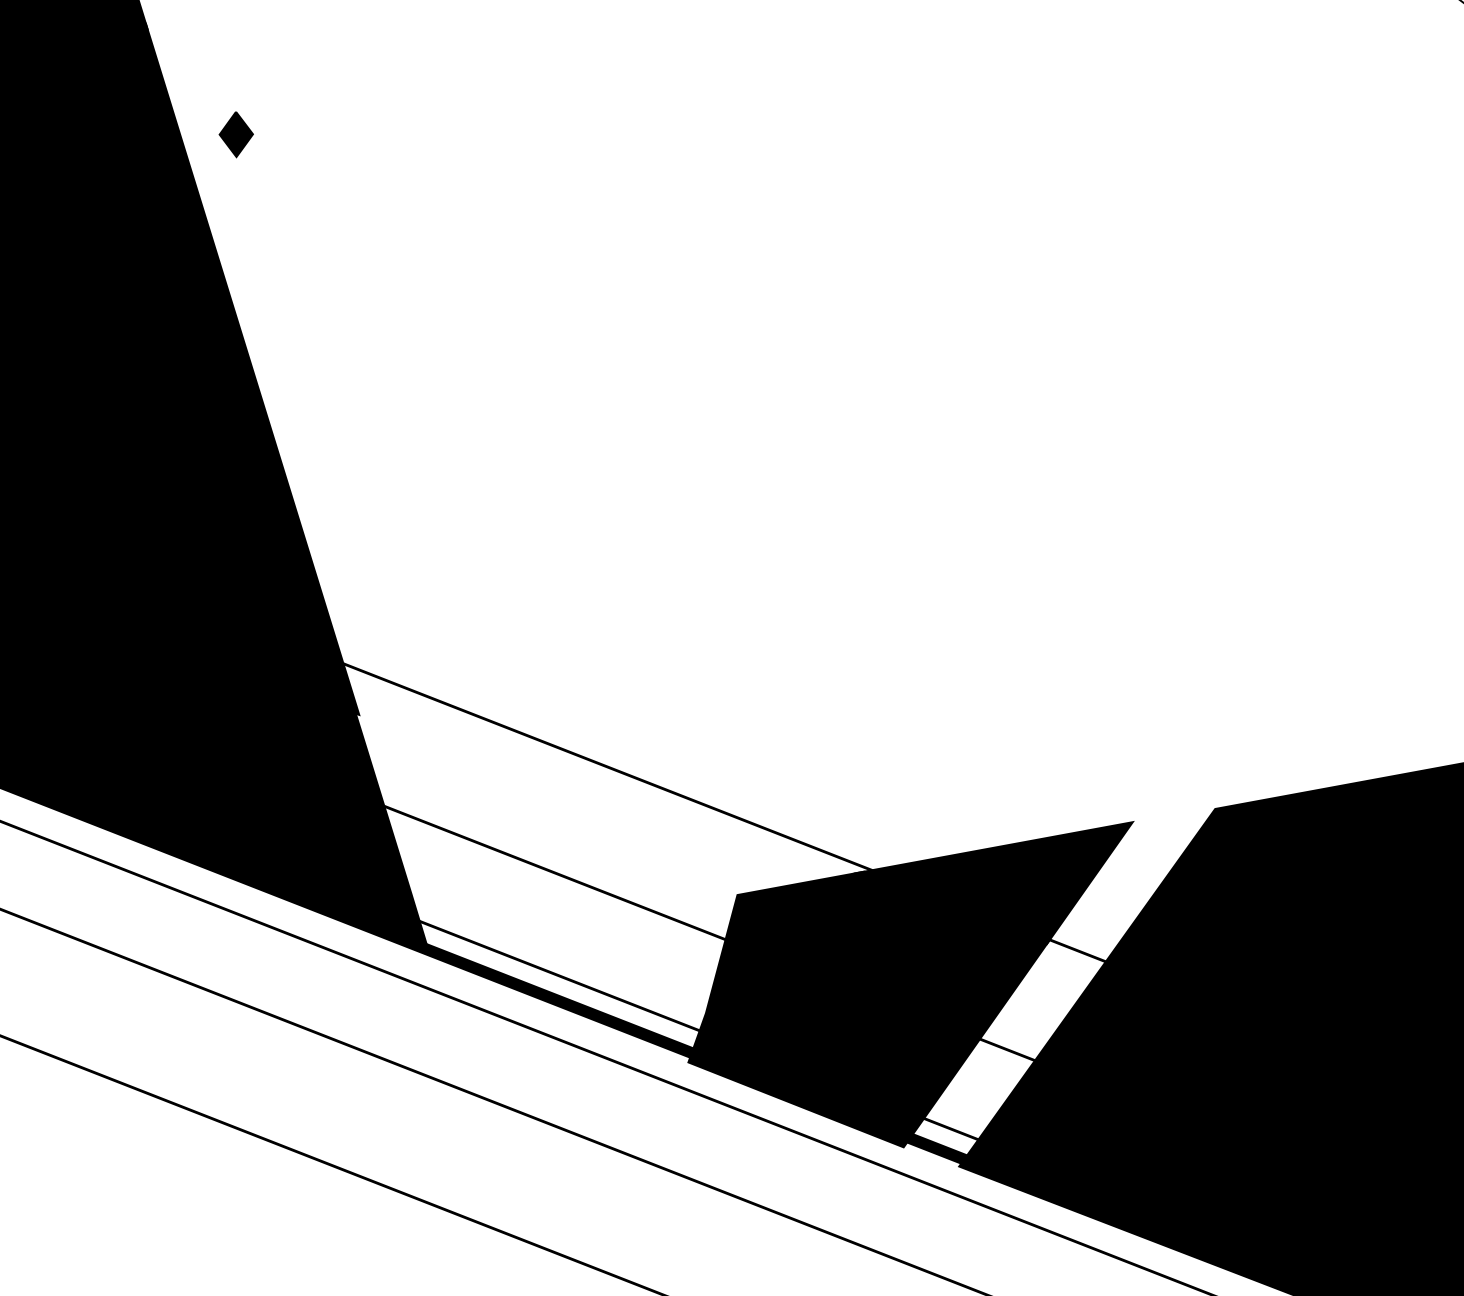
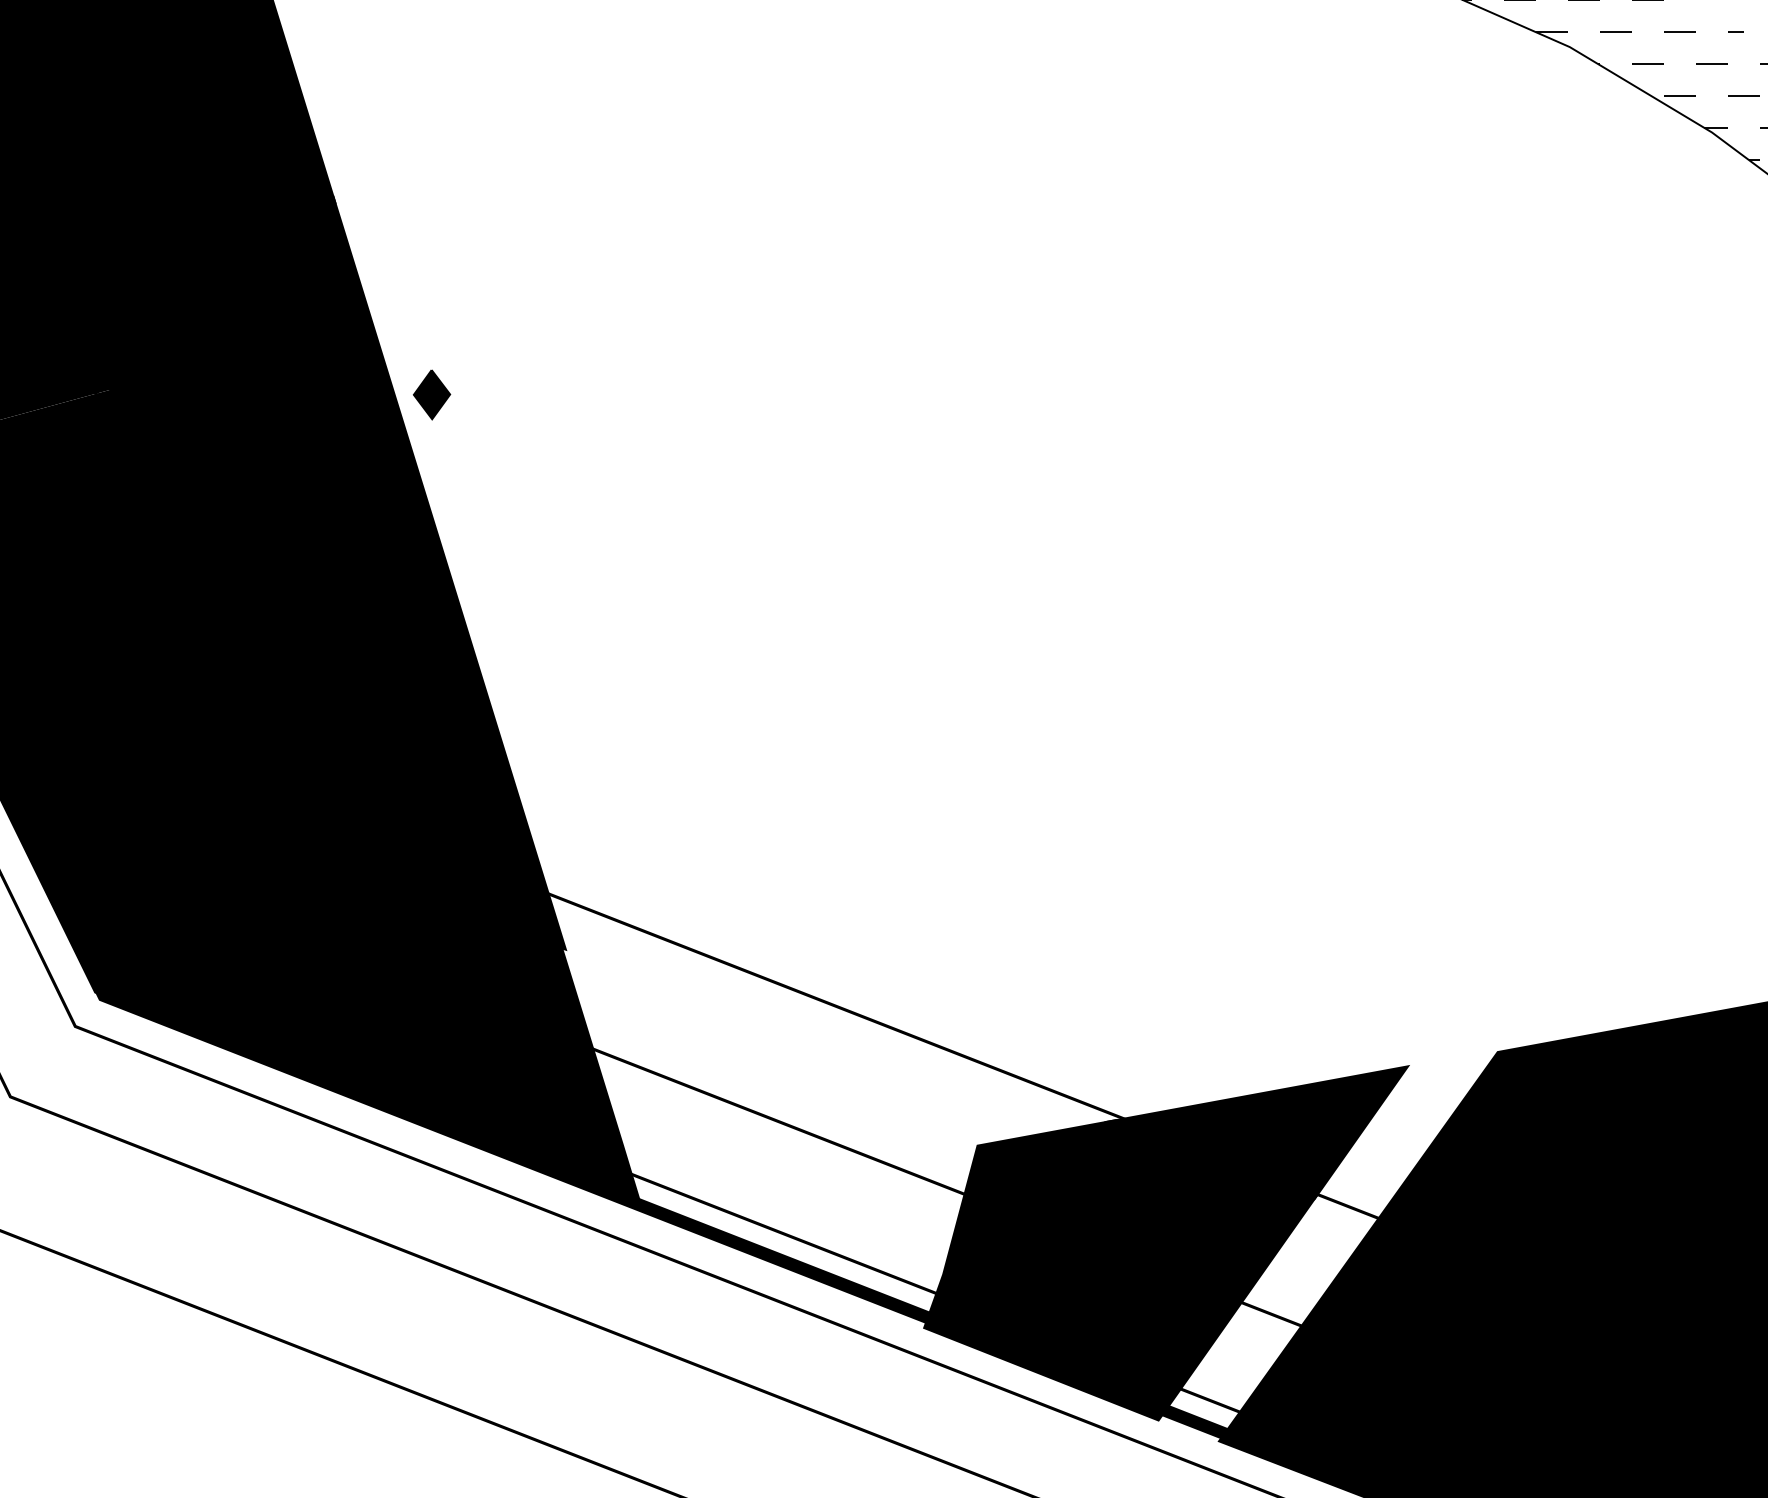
part: (235, 134) -> (431, 394), moved

